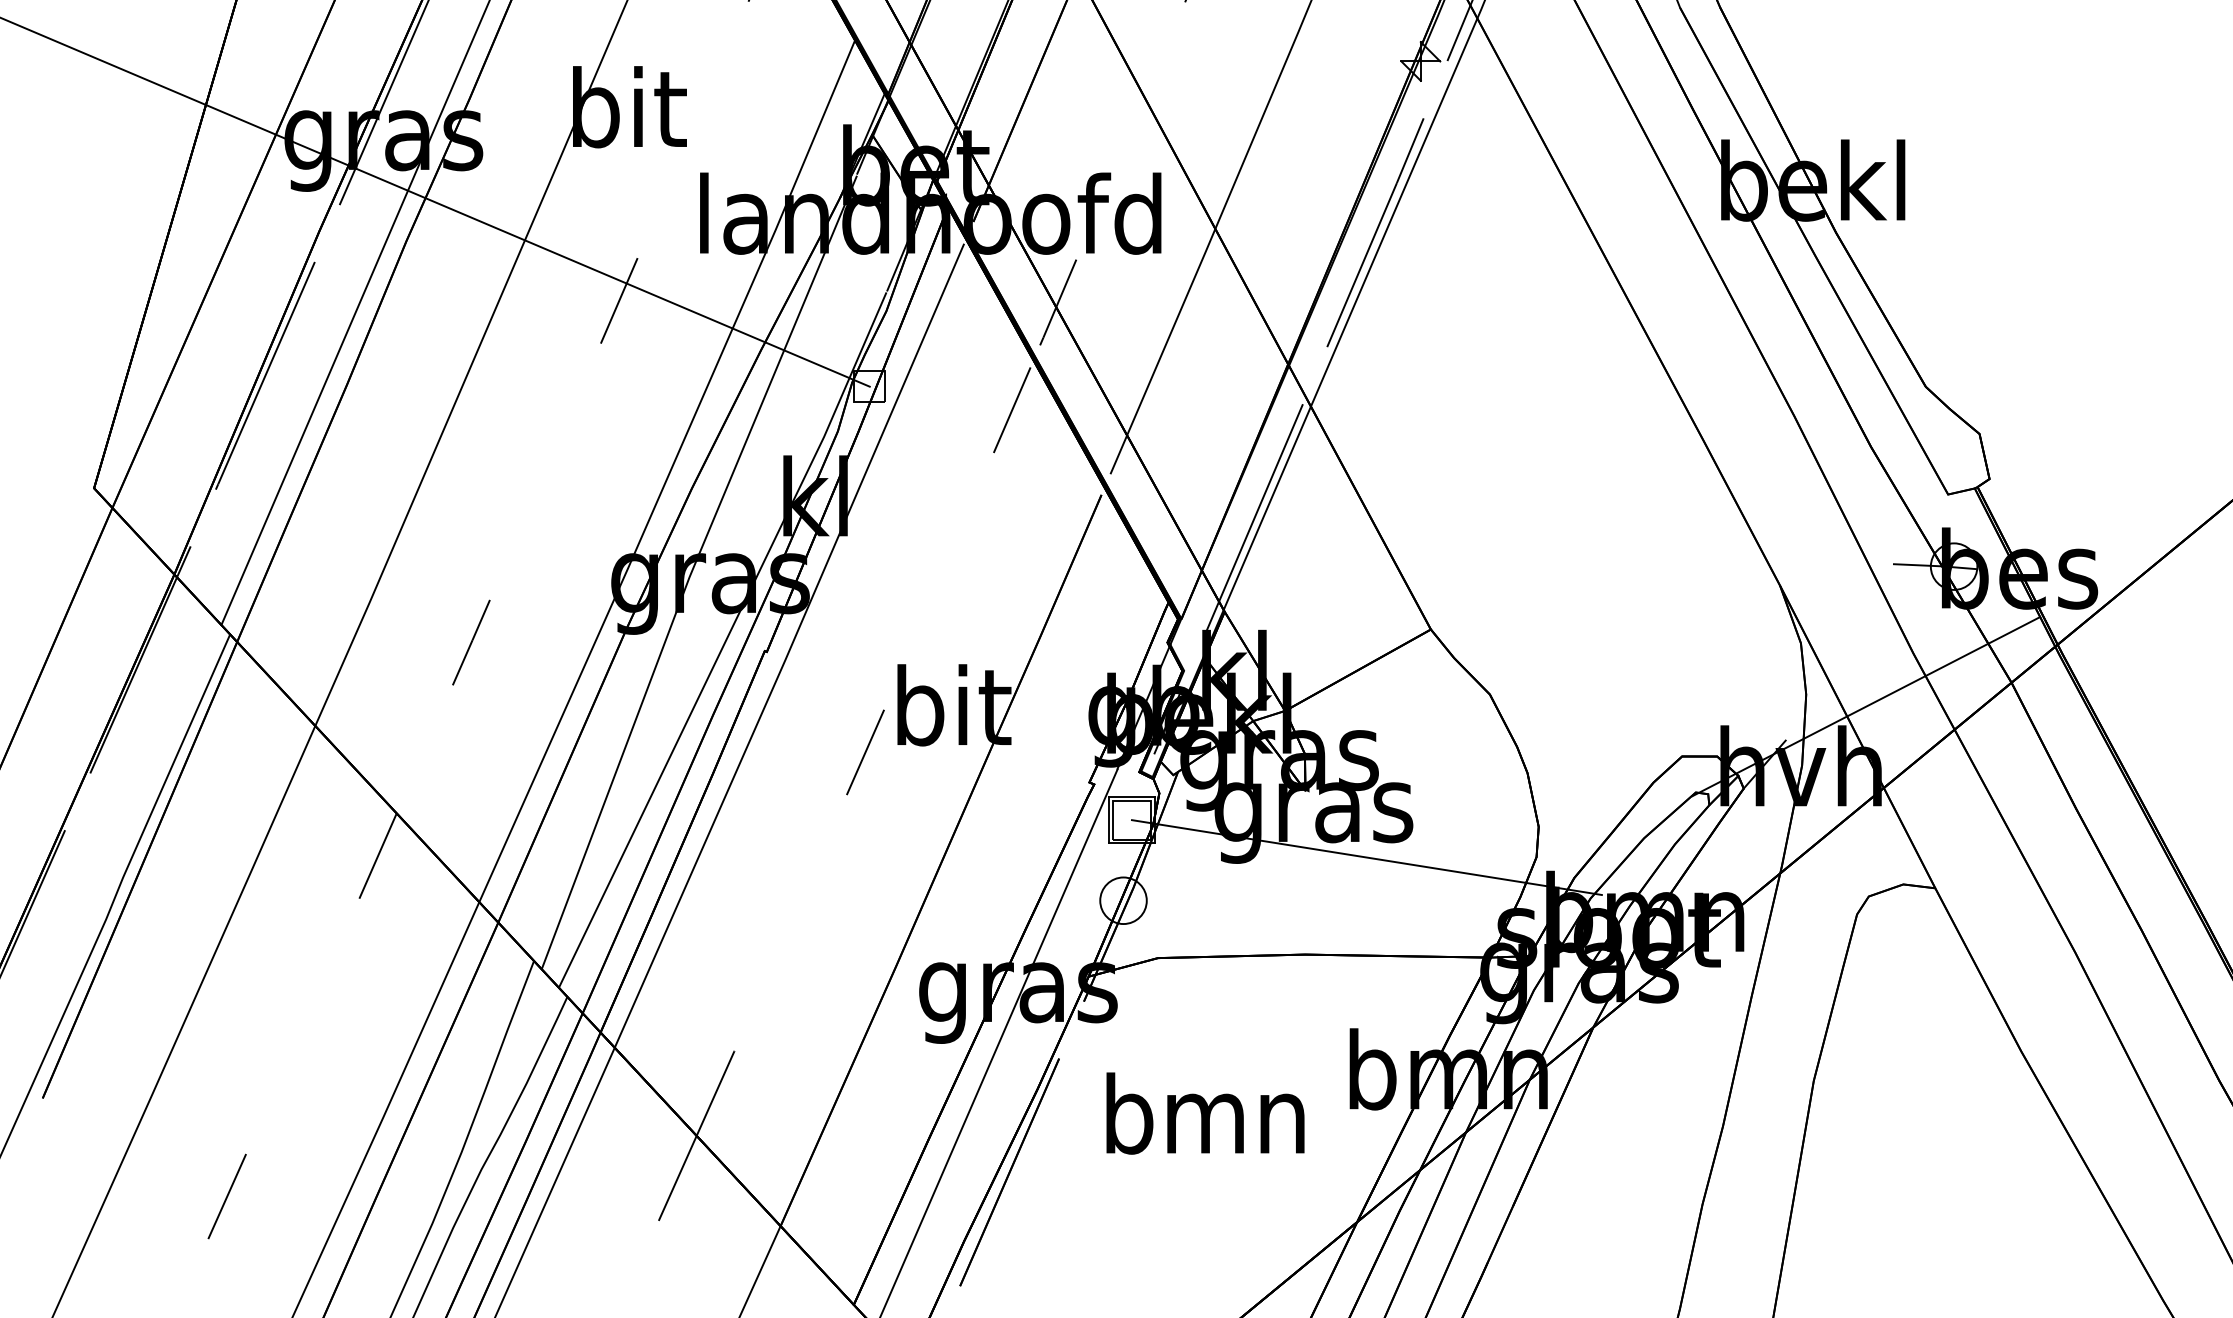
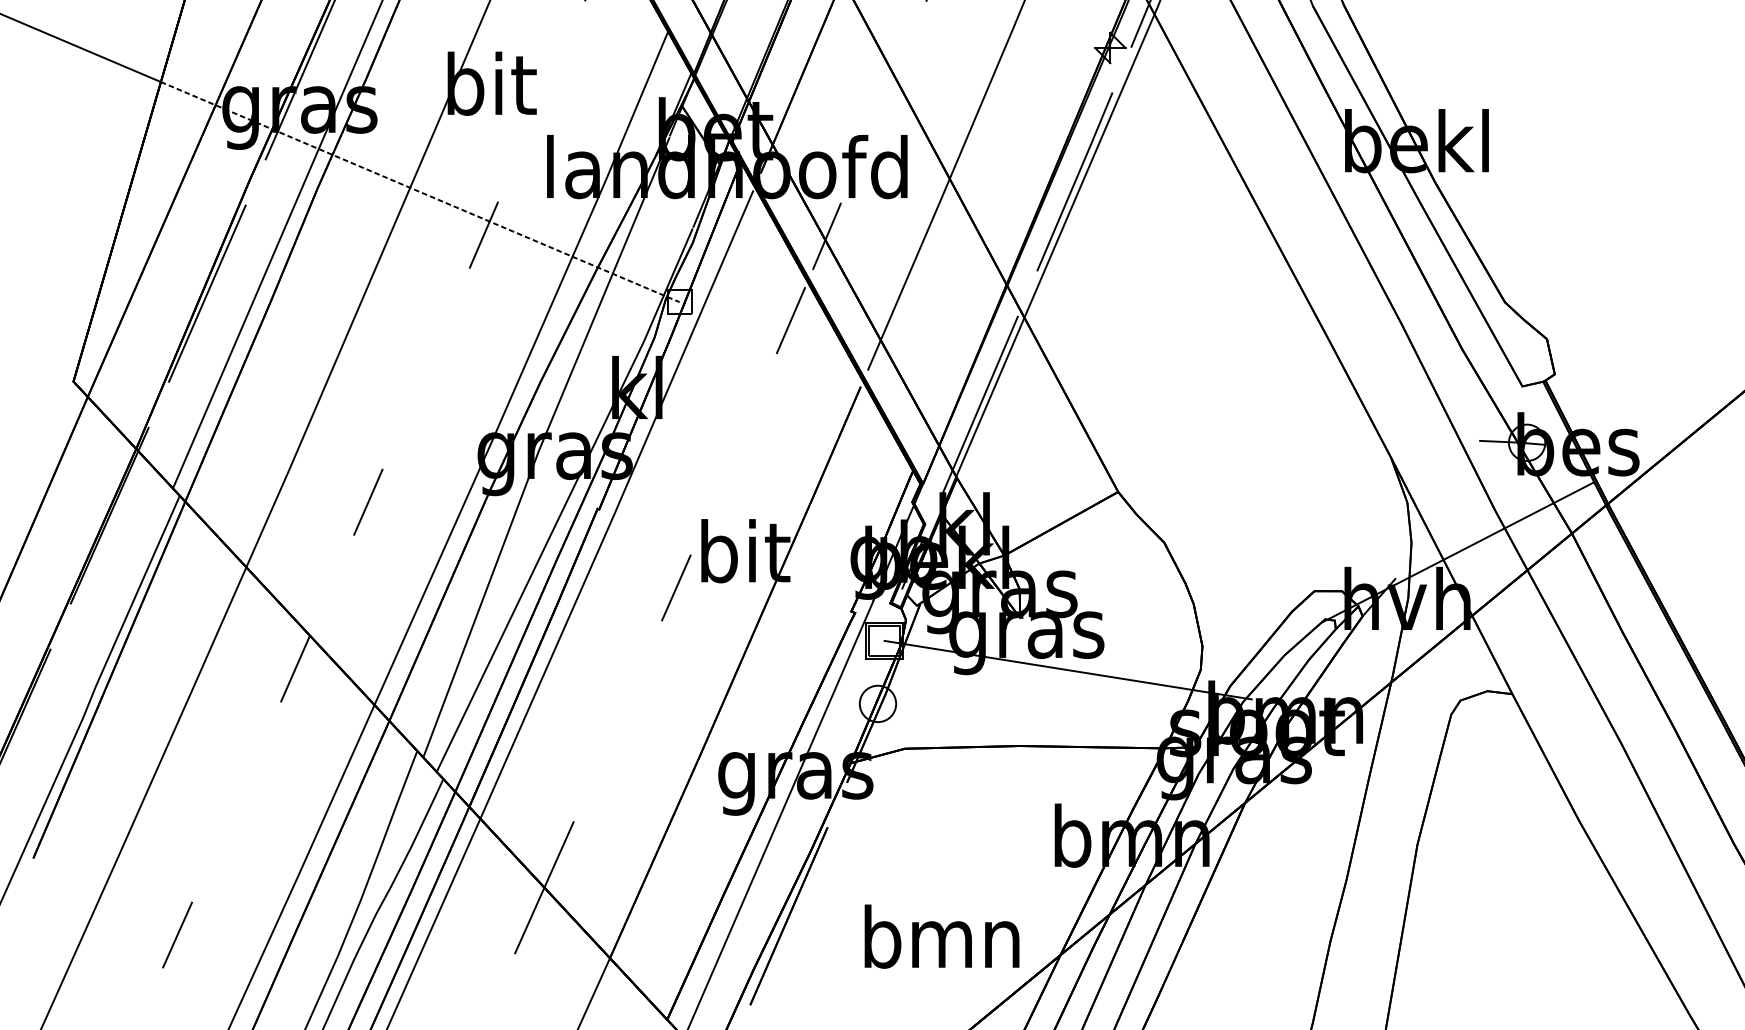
line: (537, 245) -> (420, 191), solid -> dashed
text: (1205, 1113) -> (942, 936), moved

